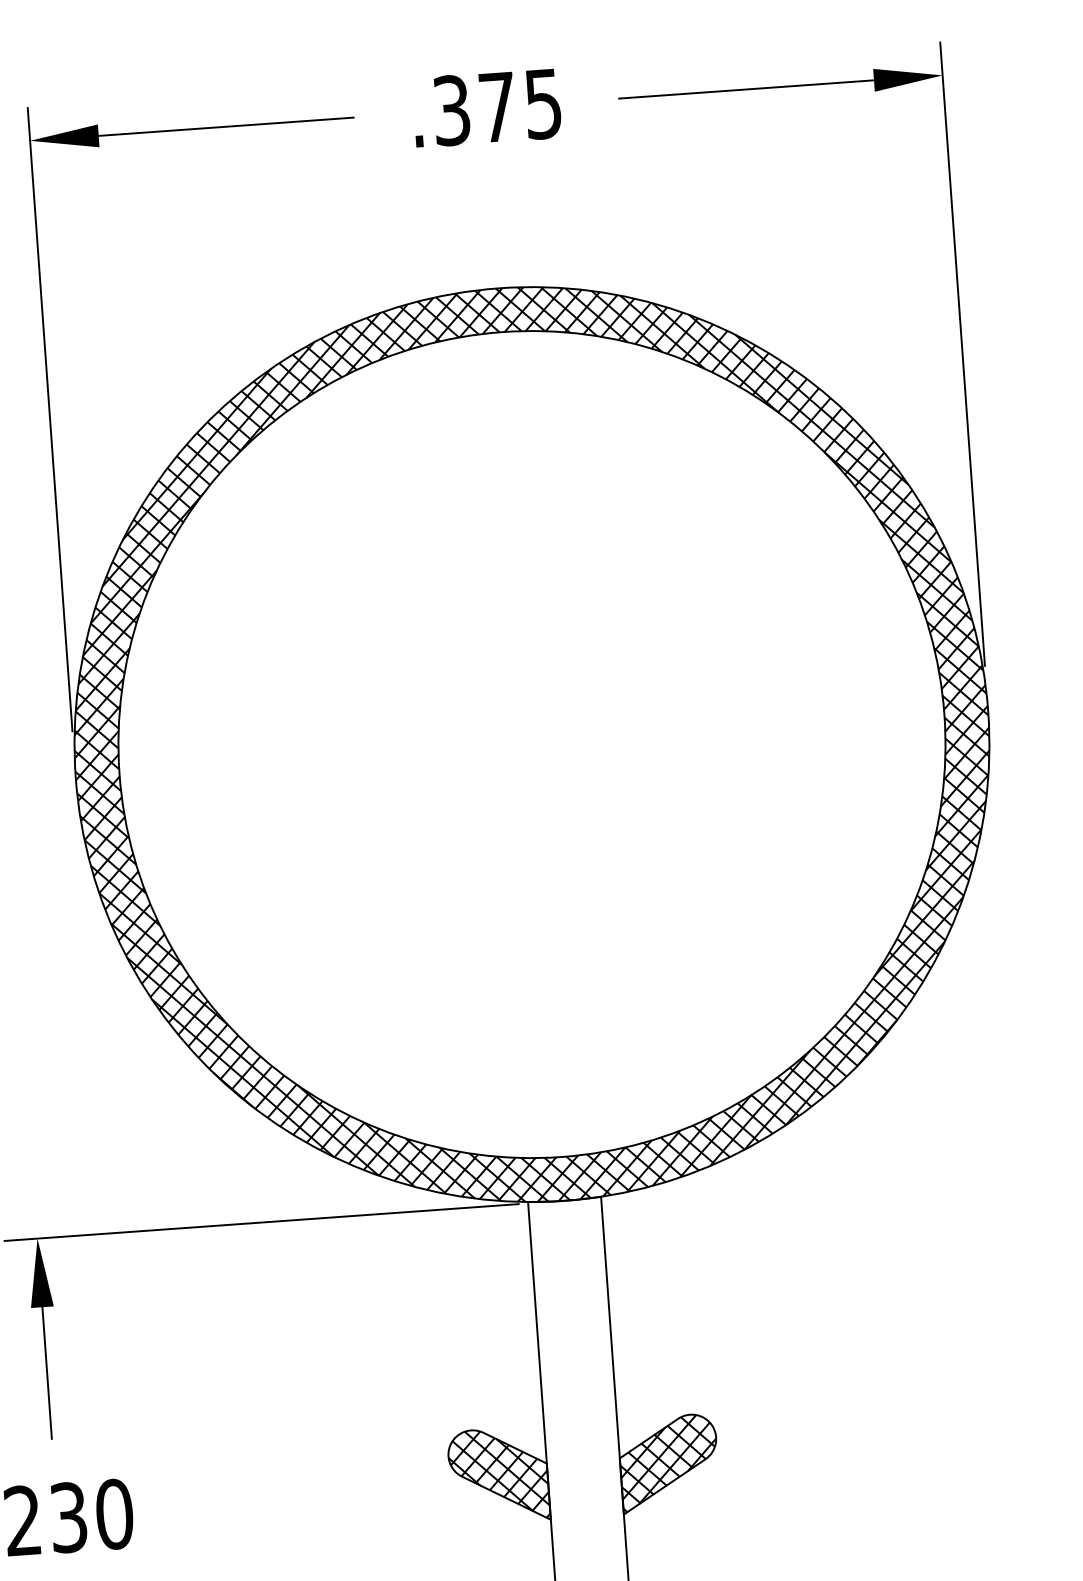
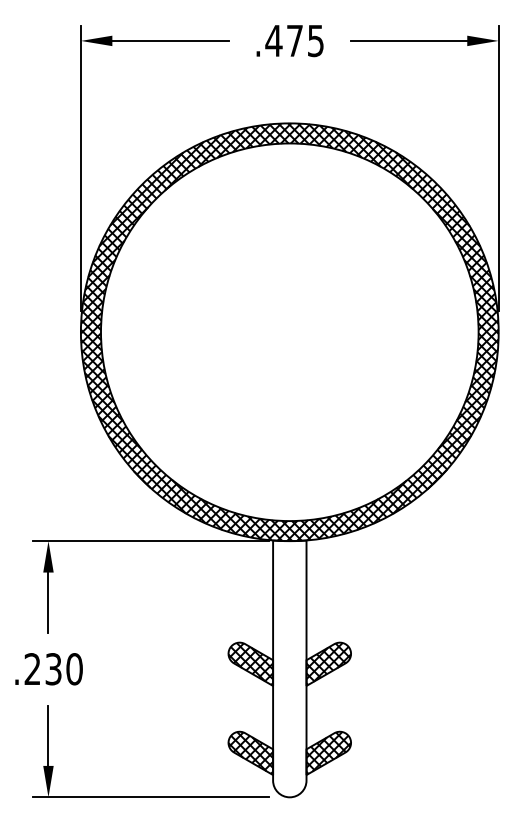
text: (450, 109) -> (273, 40), .375 -> .475

